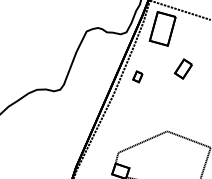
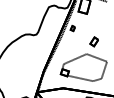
part: (181, 68) -> (93, 41), moved

